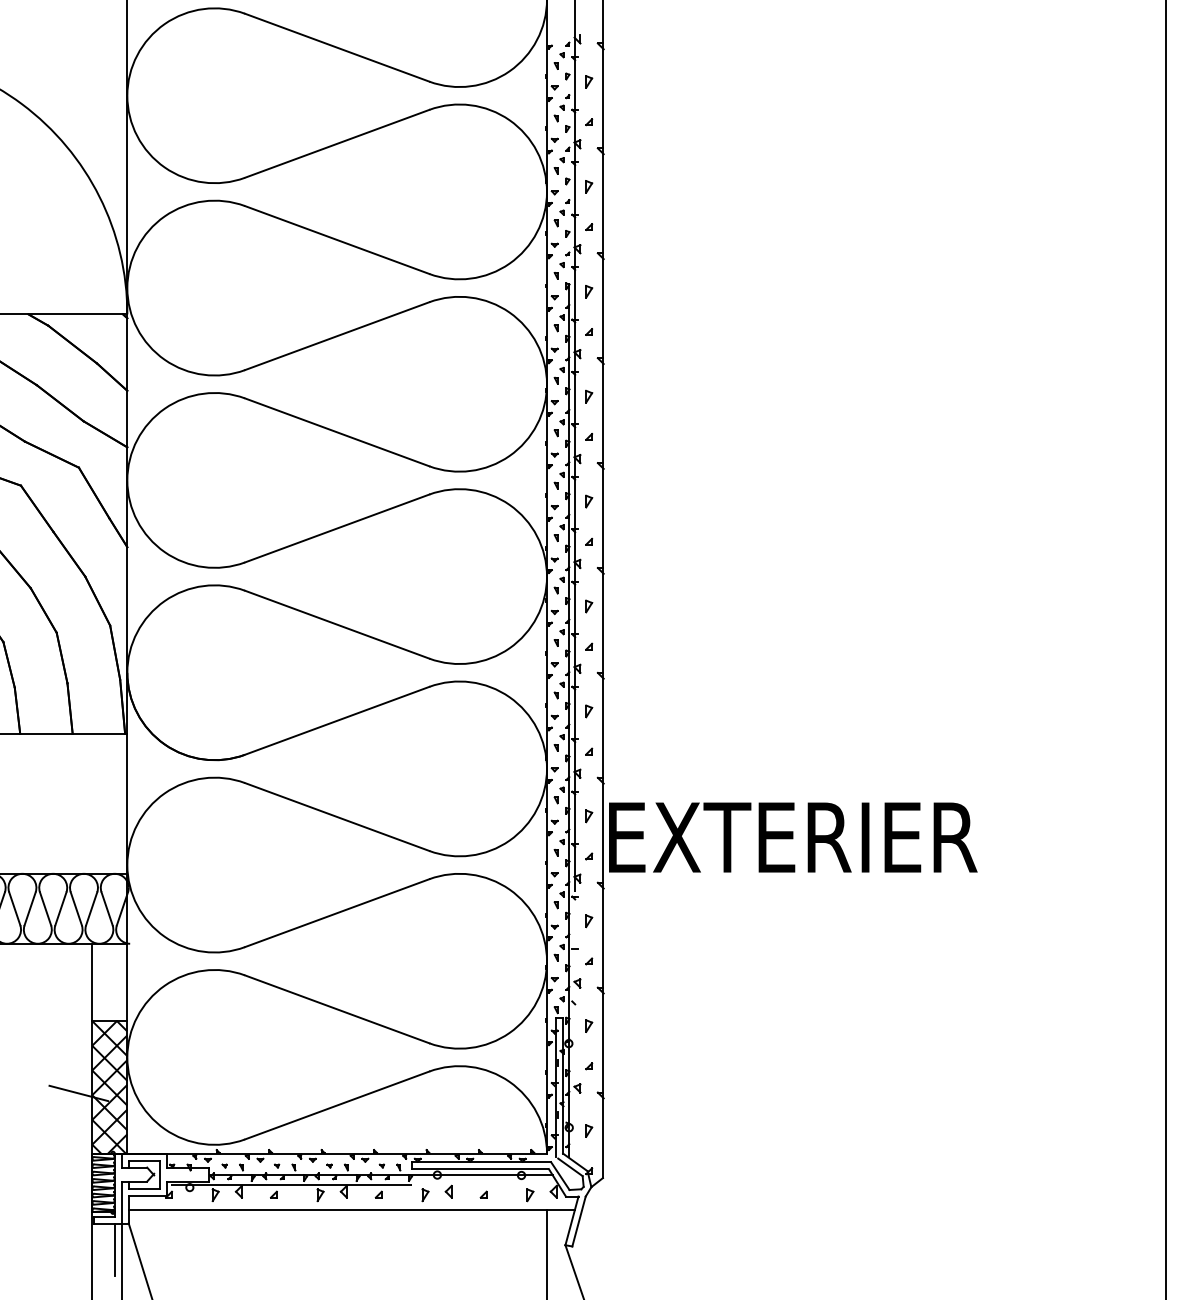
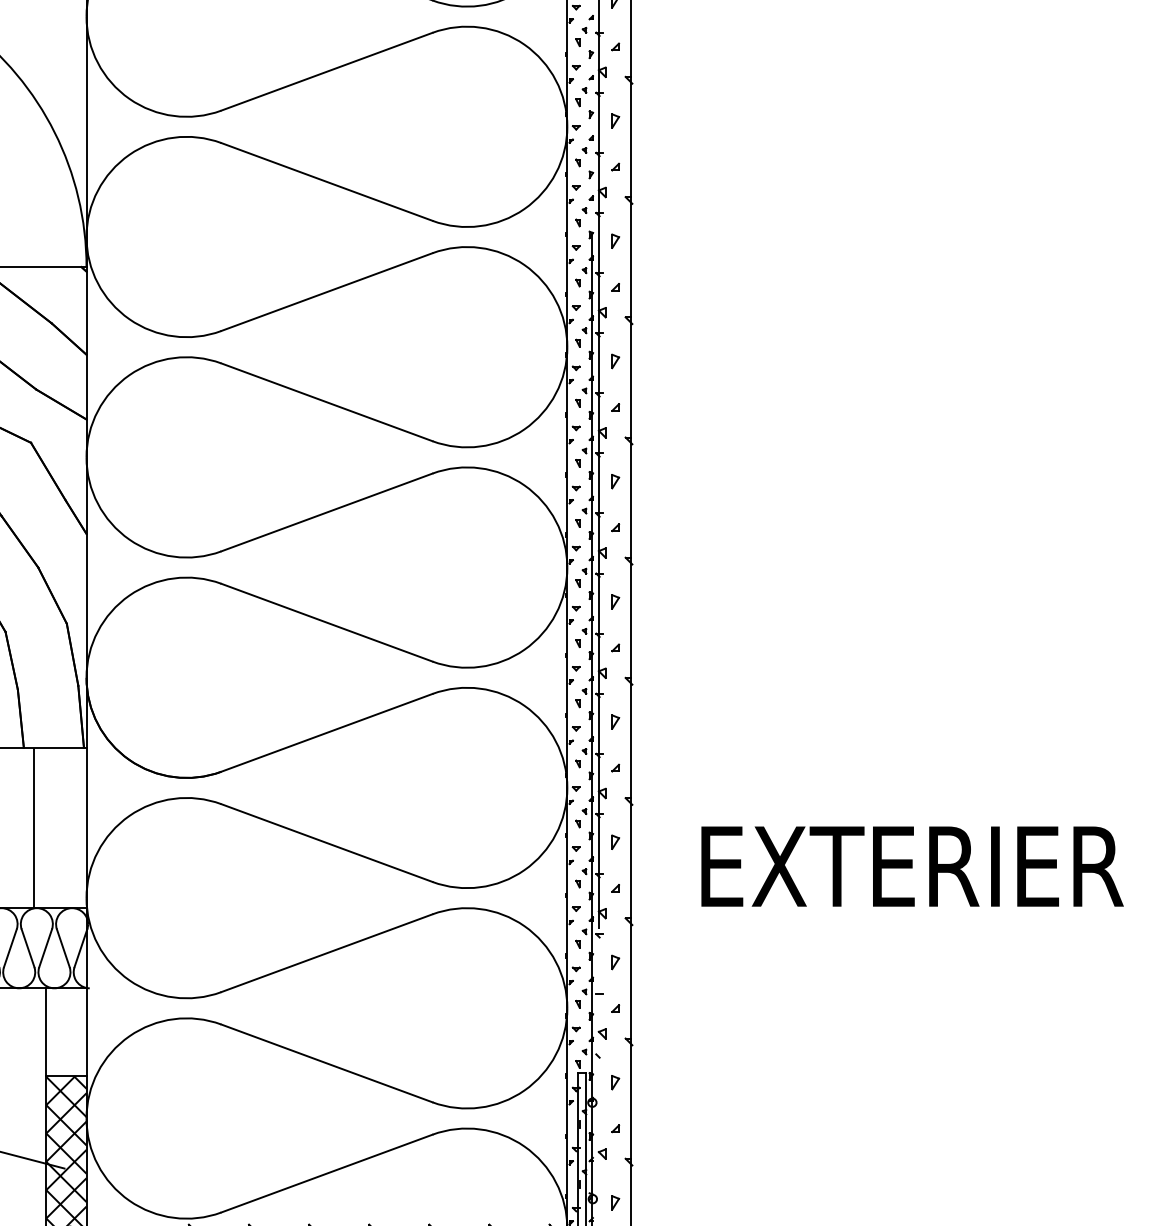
hatch: (81, 803) -> (33, 827), added
text: (793, 837) -> (912, 866), moved

